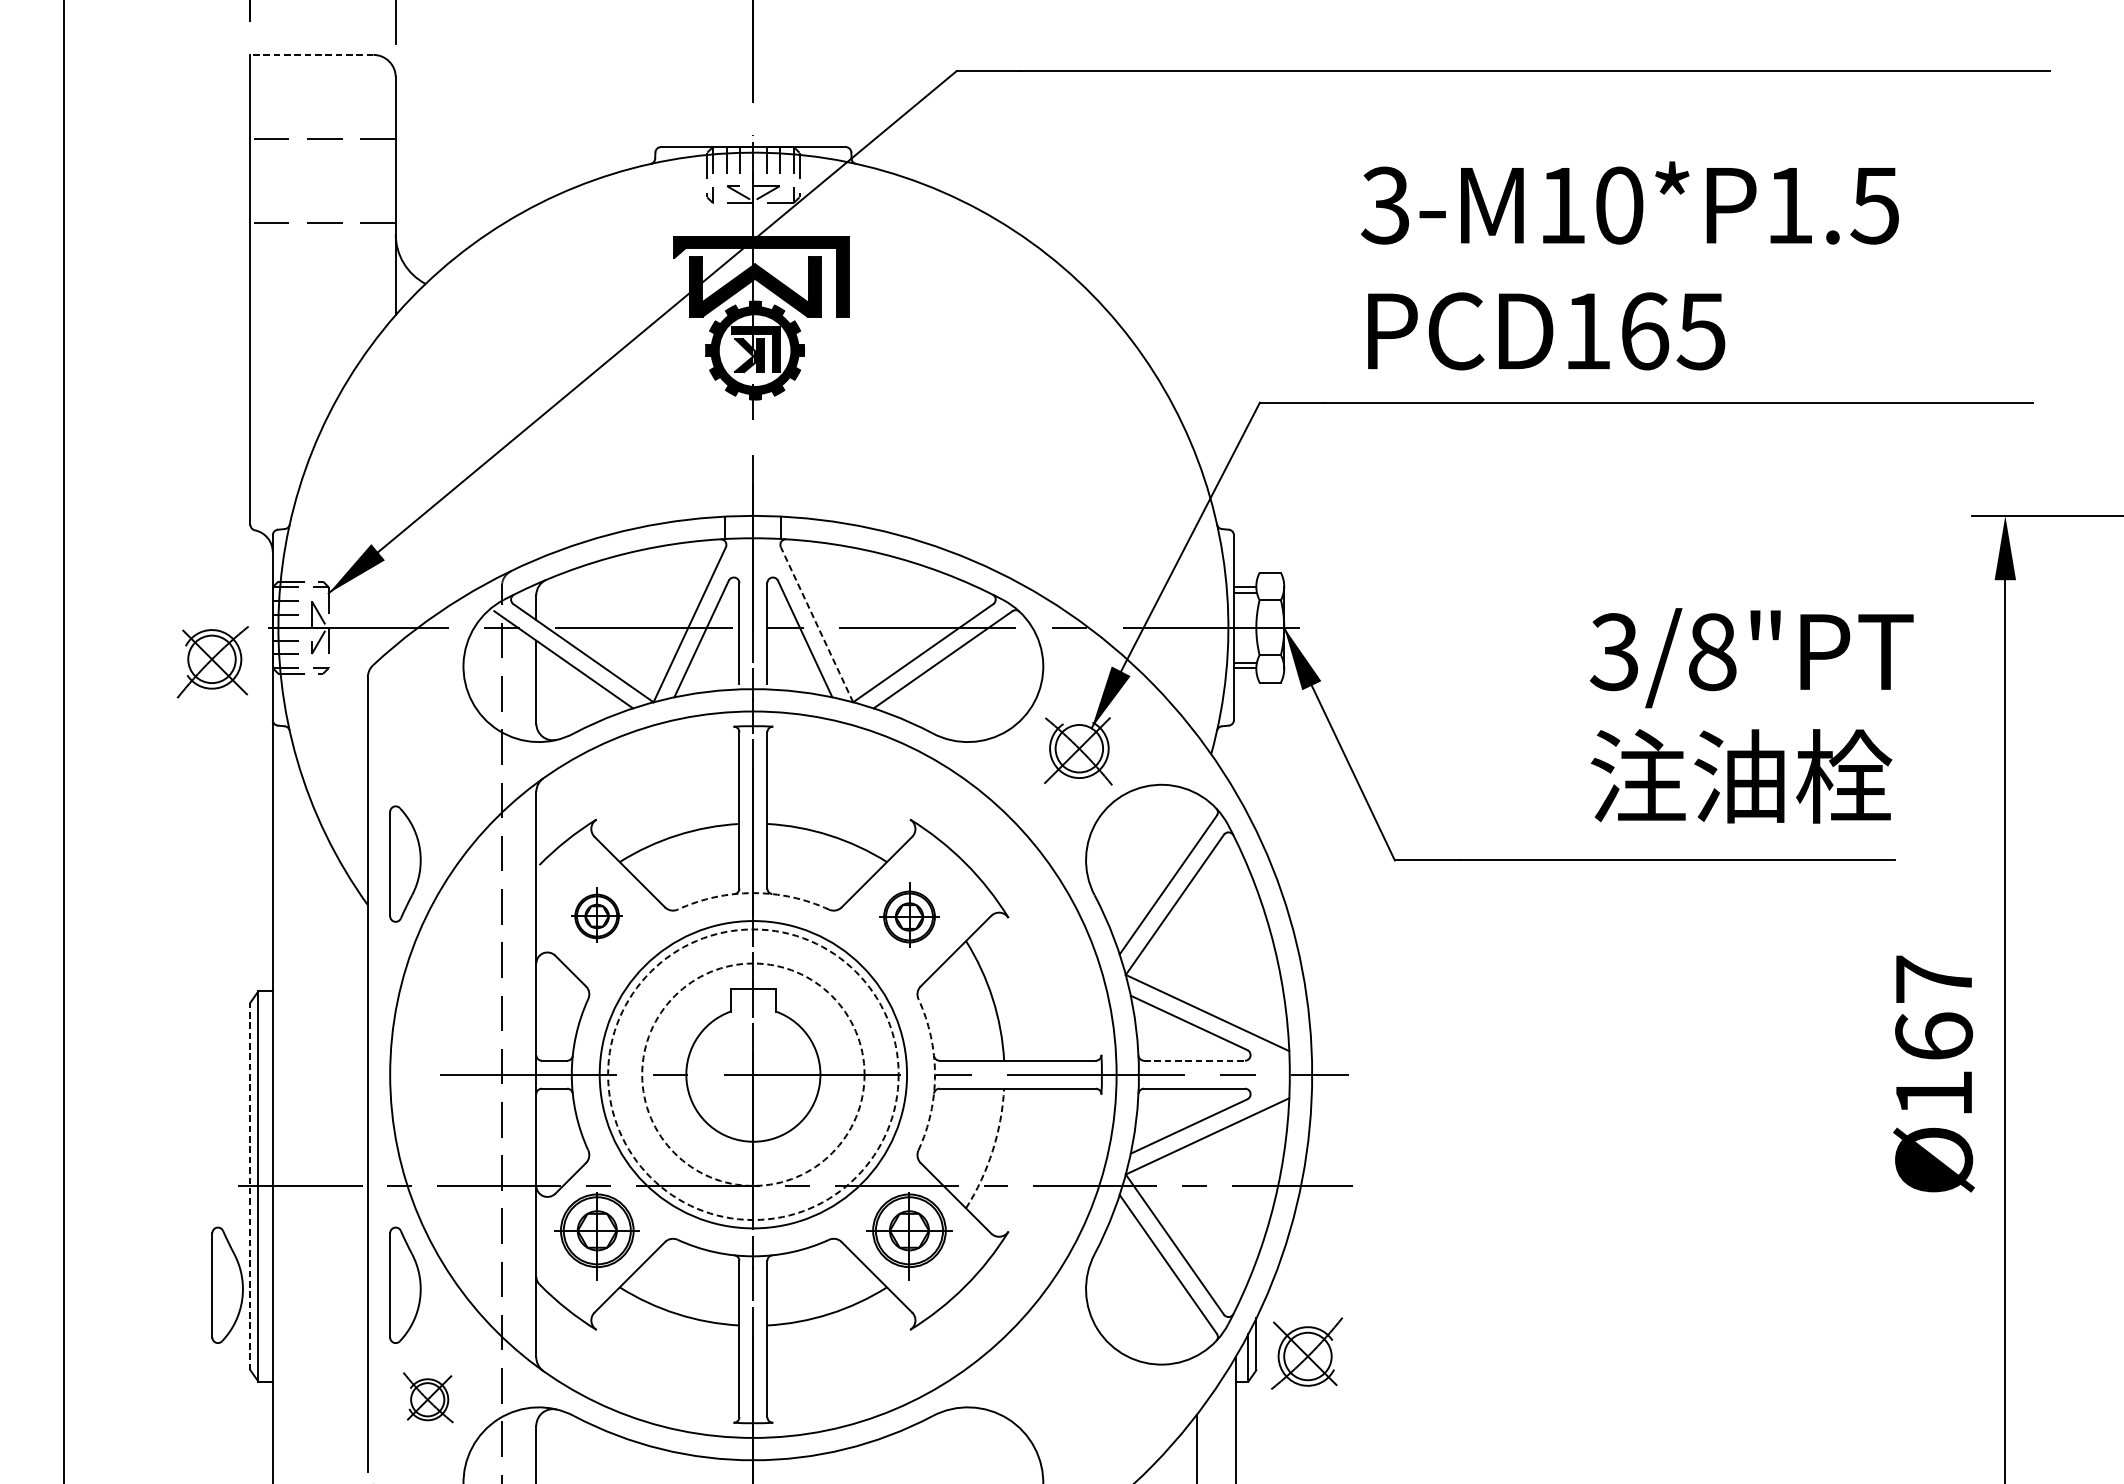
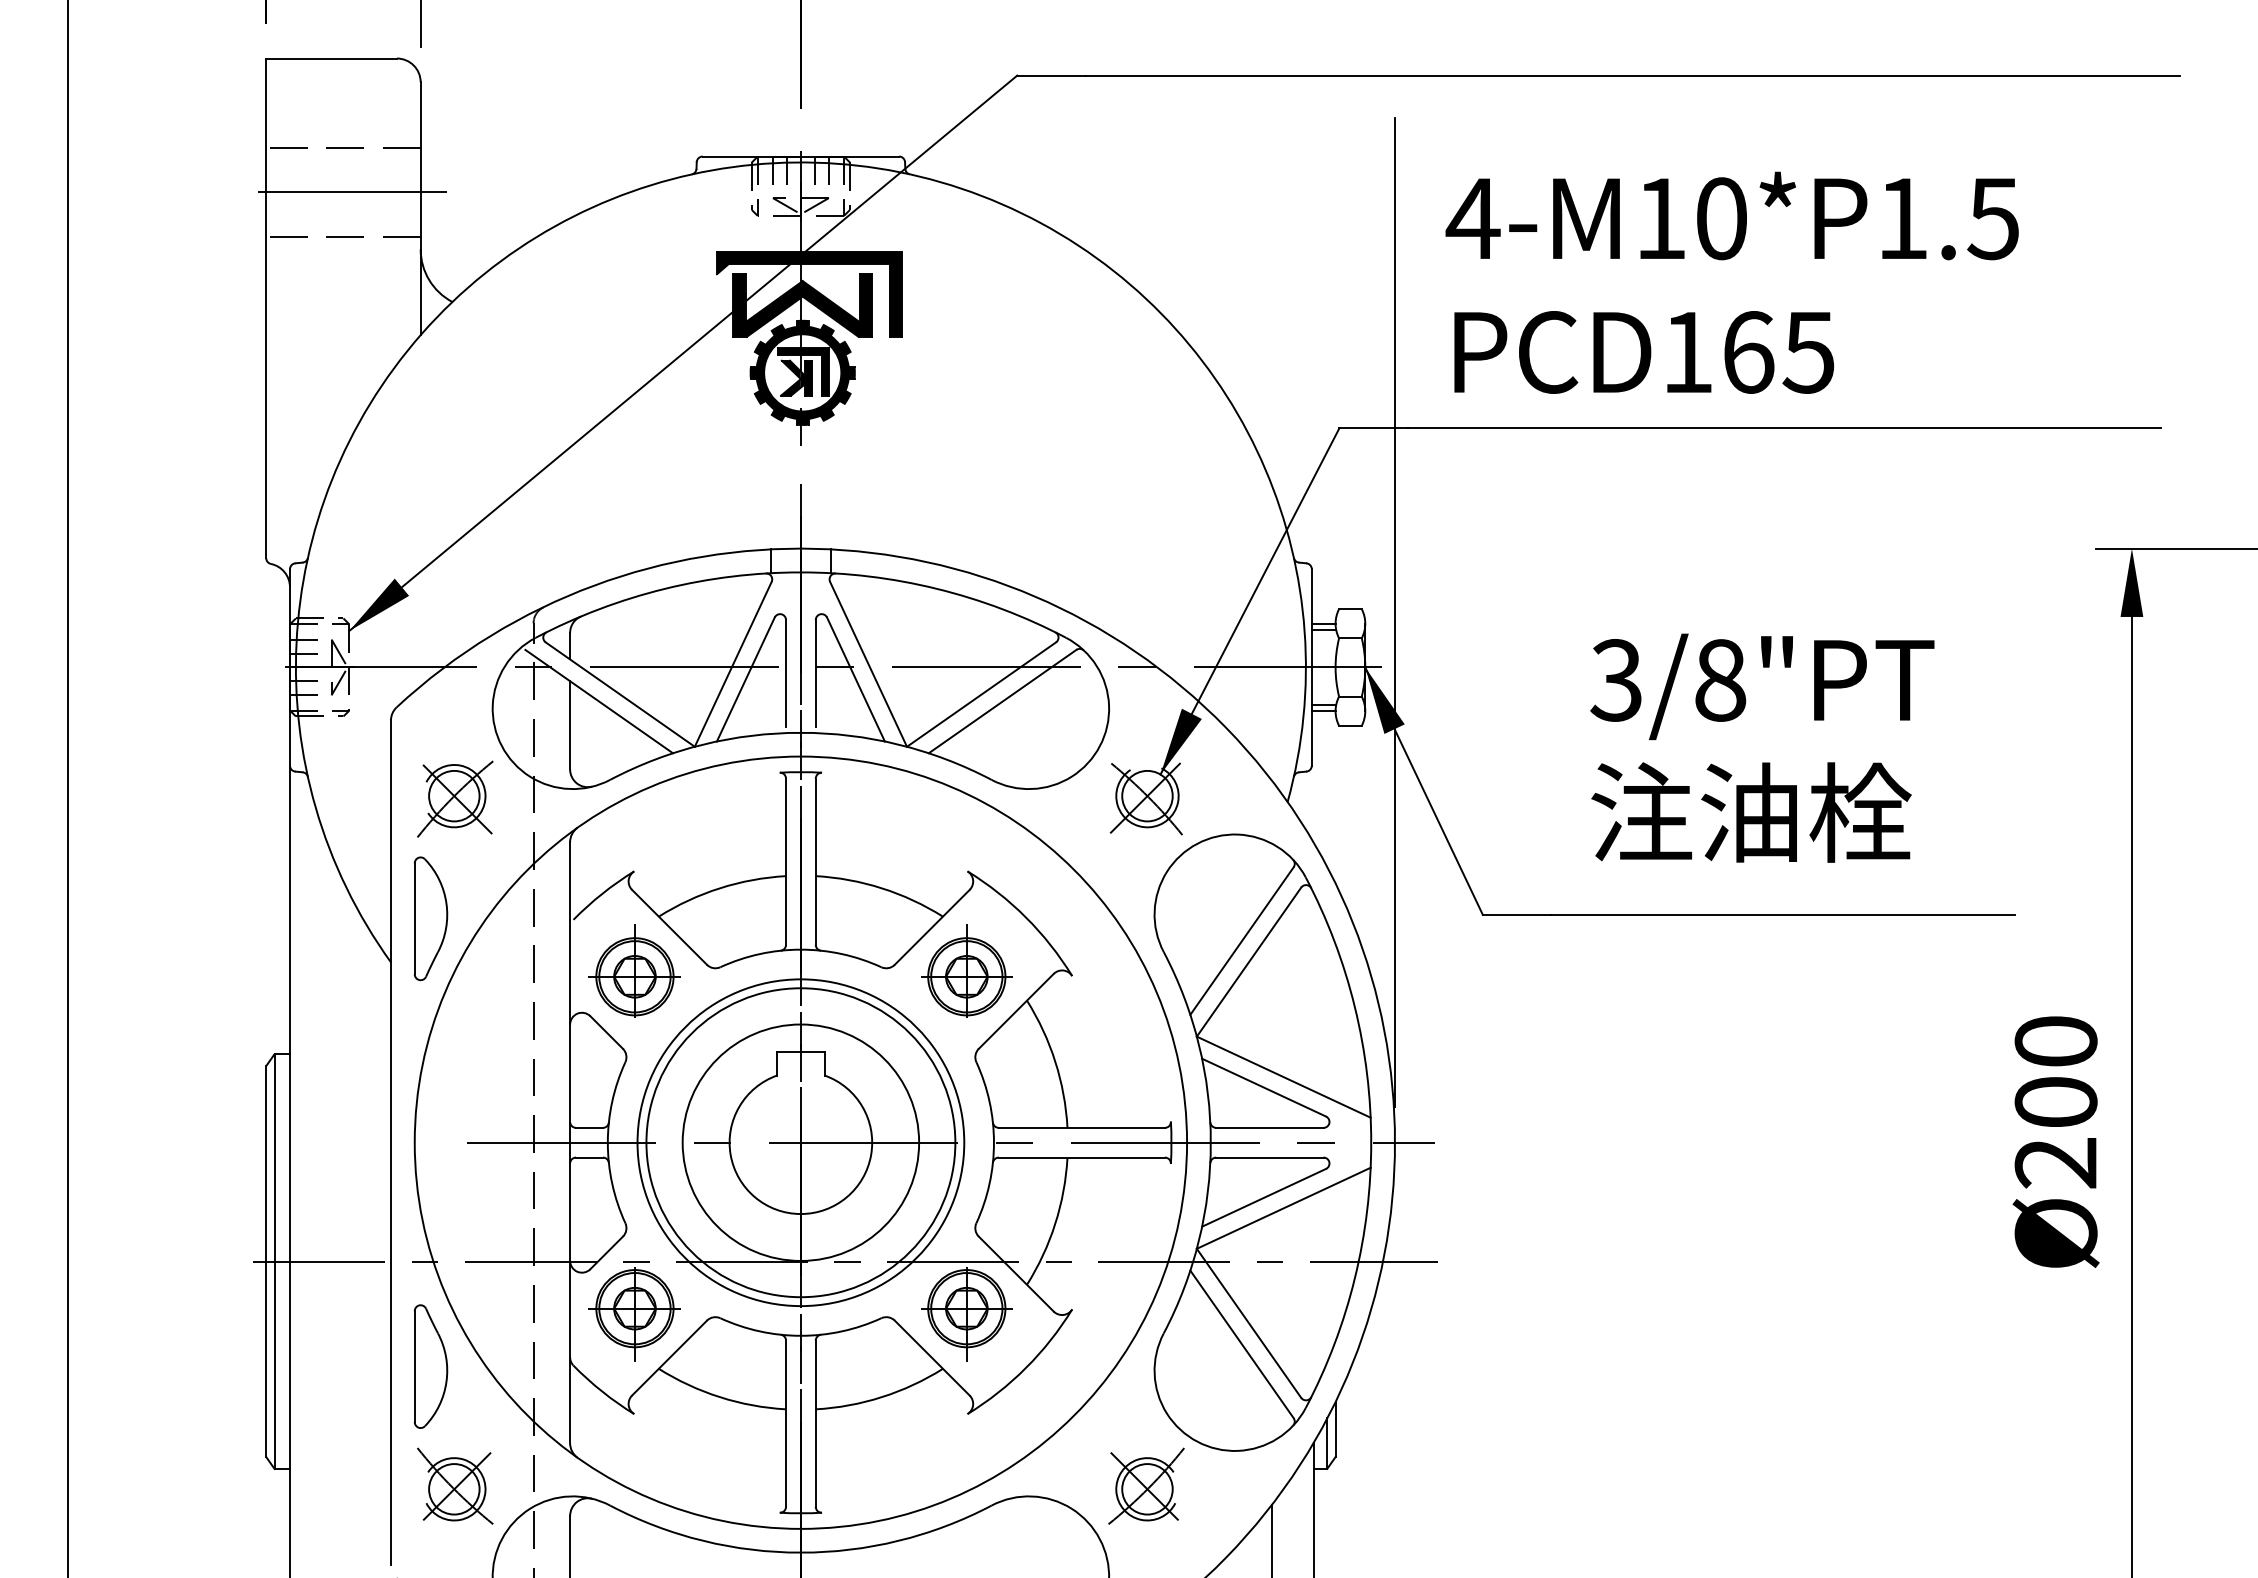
line: (311, 54) -> (331, 58), dashed -> solid
line: (325, 180) -> (346, 192), added
text: (1385, 205) -> (1472, 218), 3-M10*P1.5 -> 4-M10*P1.5
line: (1311, 575) -> (1394, 612), added
line: (816, 624) -> (868, 664), dashed -> solid
part: (213, 661) -> (455, 798), moved
text: (1751, 715) -> (1762, 747), moved
arc: (753, 892) -> (800, 949), dashed -> solid
part: (596, 912) -> (634, 970), size x1.67
part: (909, 912) -> (966, 970), size x1.43
text: (1933, 1036) -> (2055, 1102), Ø167 -> Ø200
line: (1194, 1060) -> (1269, 1127), dashed -> solid
circle: (753, 1074) -> (800, 1142), dashed -> solid
circle: (753, 1074) -> (800, 1142), dashed -> solid
arc: (934, 1074) -> (993, 1142), dashed -> solid
arc: (992, 1150) -> (1055, 1223), dashed -> solid
line: (250, 1186) -> (266, 1261), dashed -> solid
part: (227, 1285) -> (241, 1366), removed
part: (1307, 1352) -> (1146, 1485), moved
part: (428, 1397) -> (455, 1485), size x1.43

